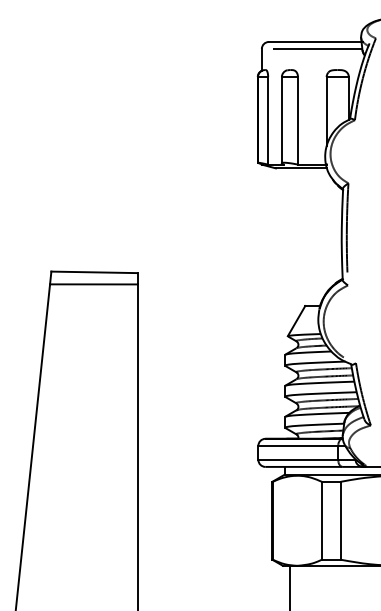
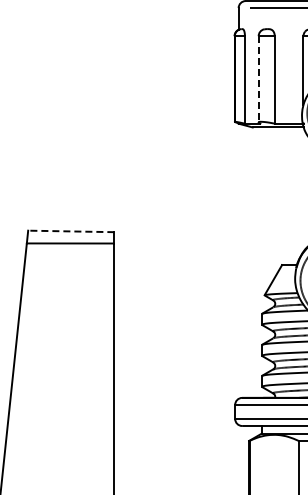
line: (281, 120) -> (258, 79), solid -> dashed
line: (93, 272) -> (70, 231), solid -> dashed

